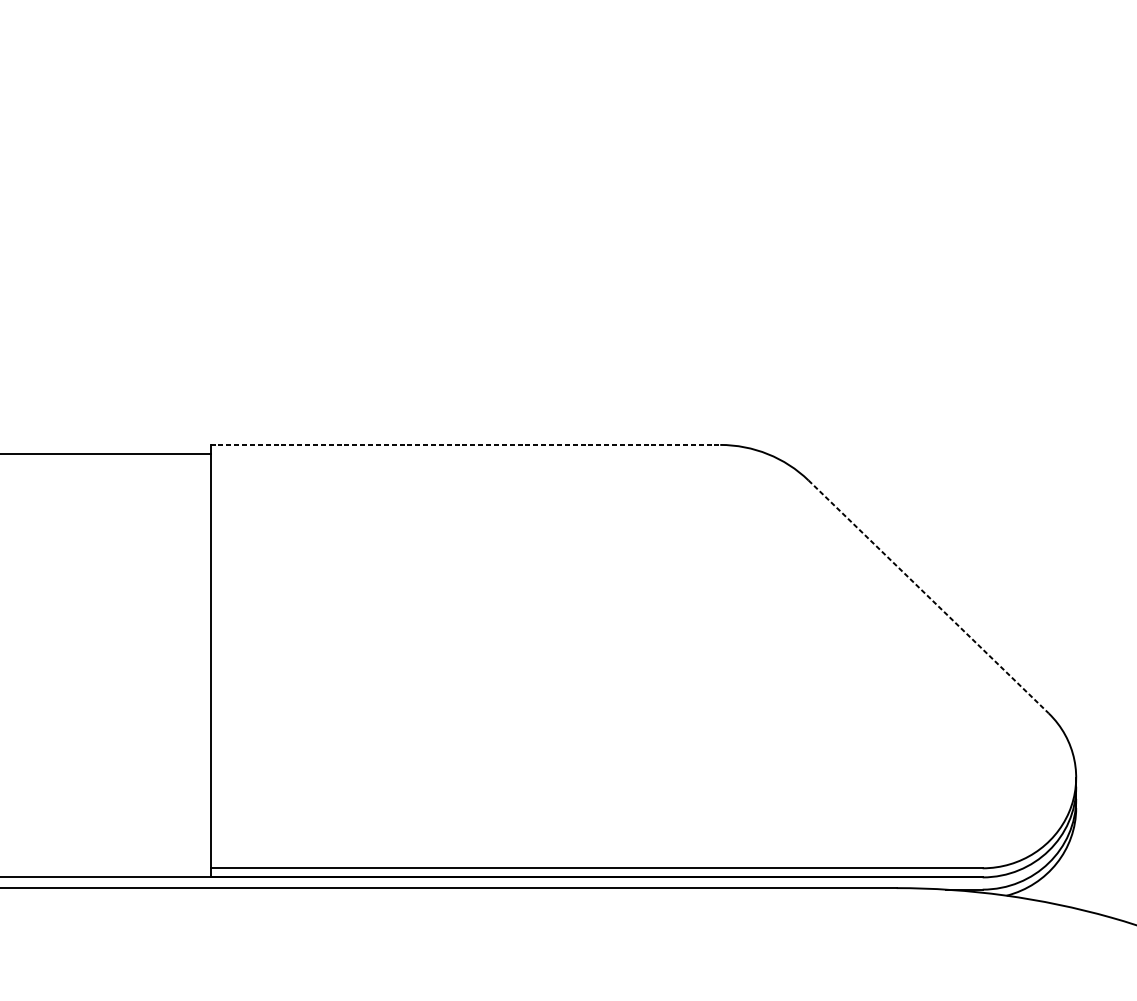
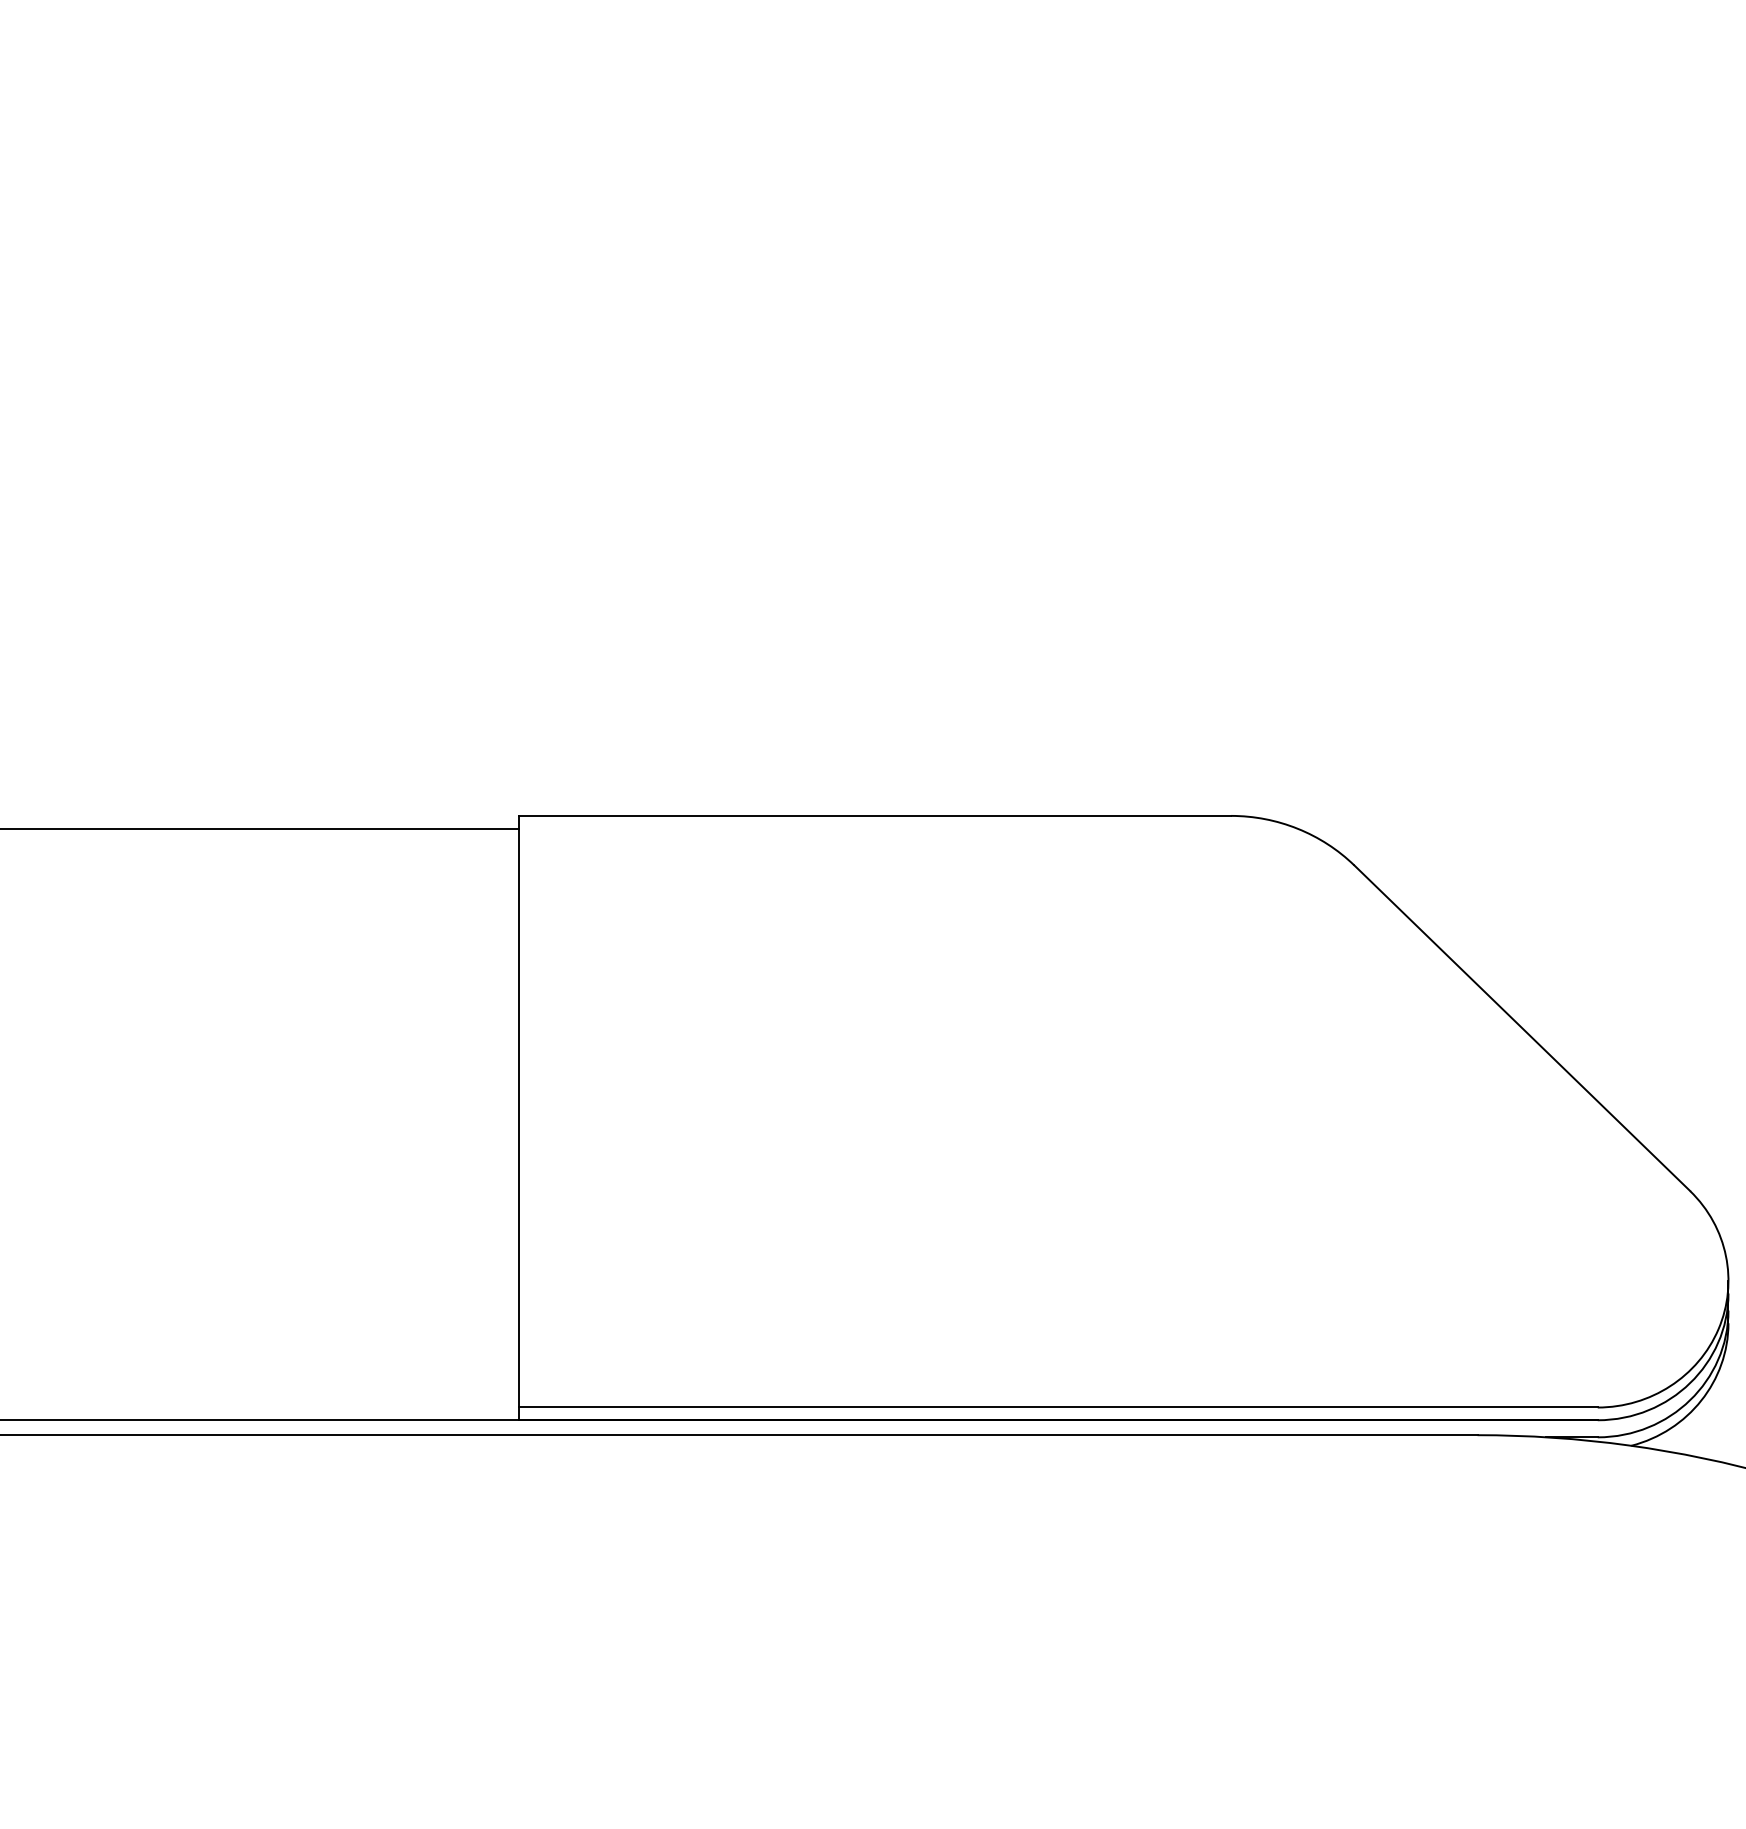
line: (465, 444) -> (875, 815), dashed -> solid
line: (928, 597) -> (1522, 1028), dashed -> solid

